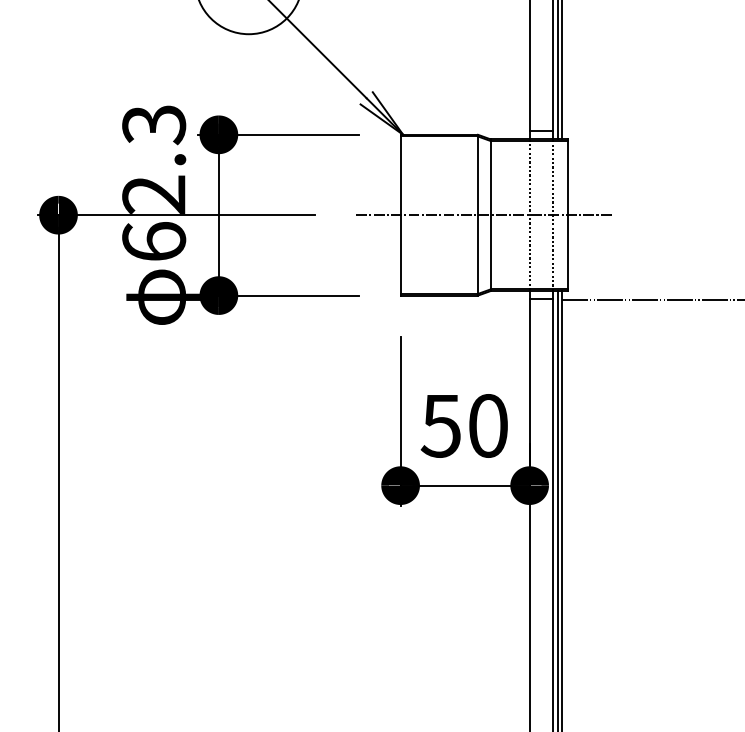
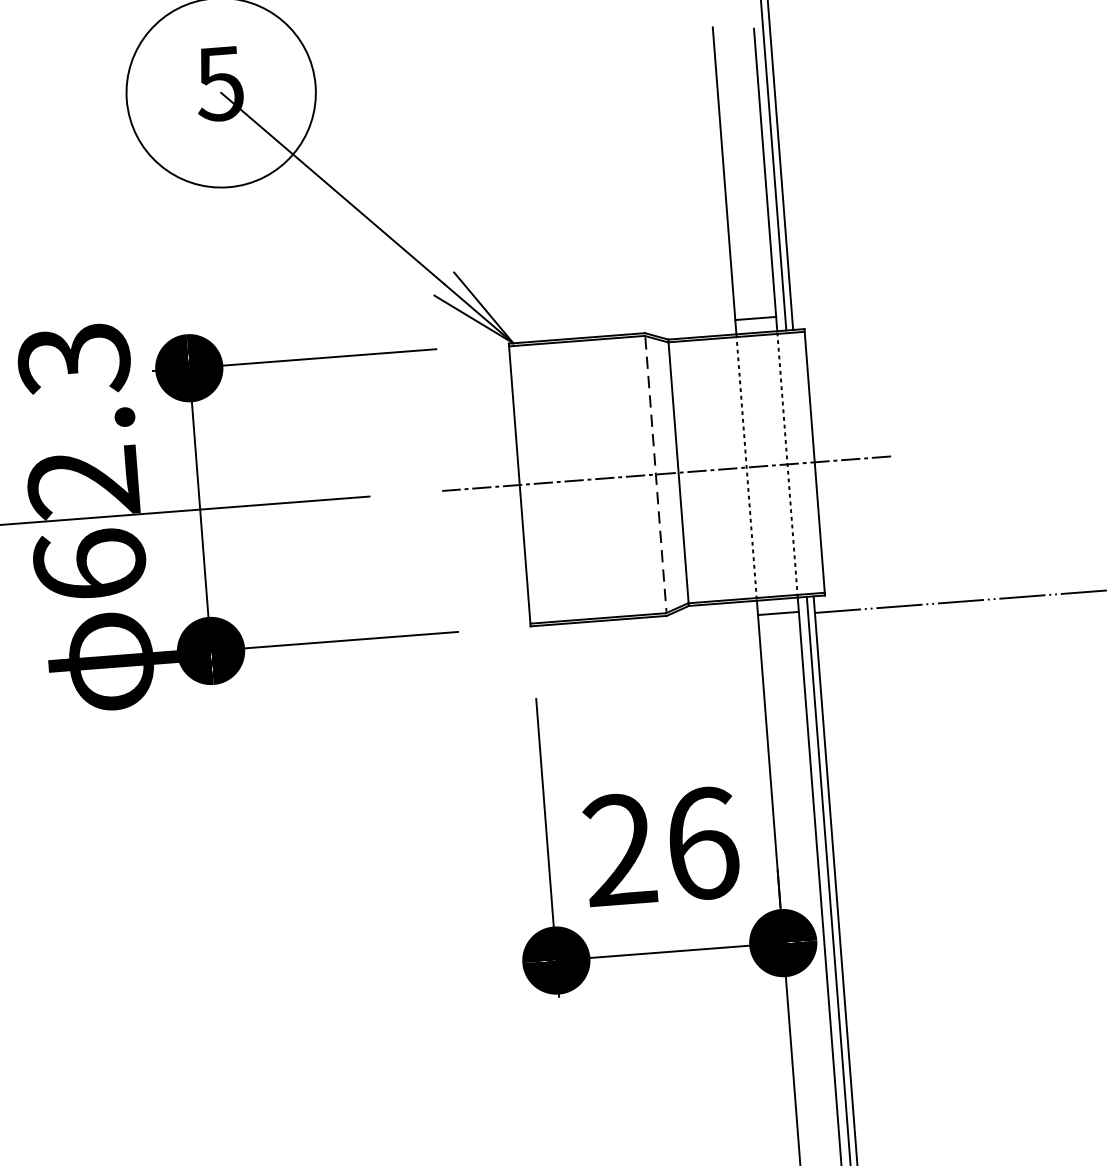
line: (478, 215) -> (656, 474), solid -> dashed
text: (464, 425) -> (660, 846), 50 -> 26

